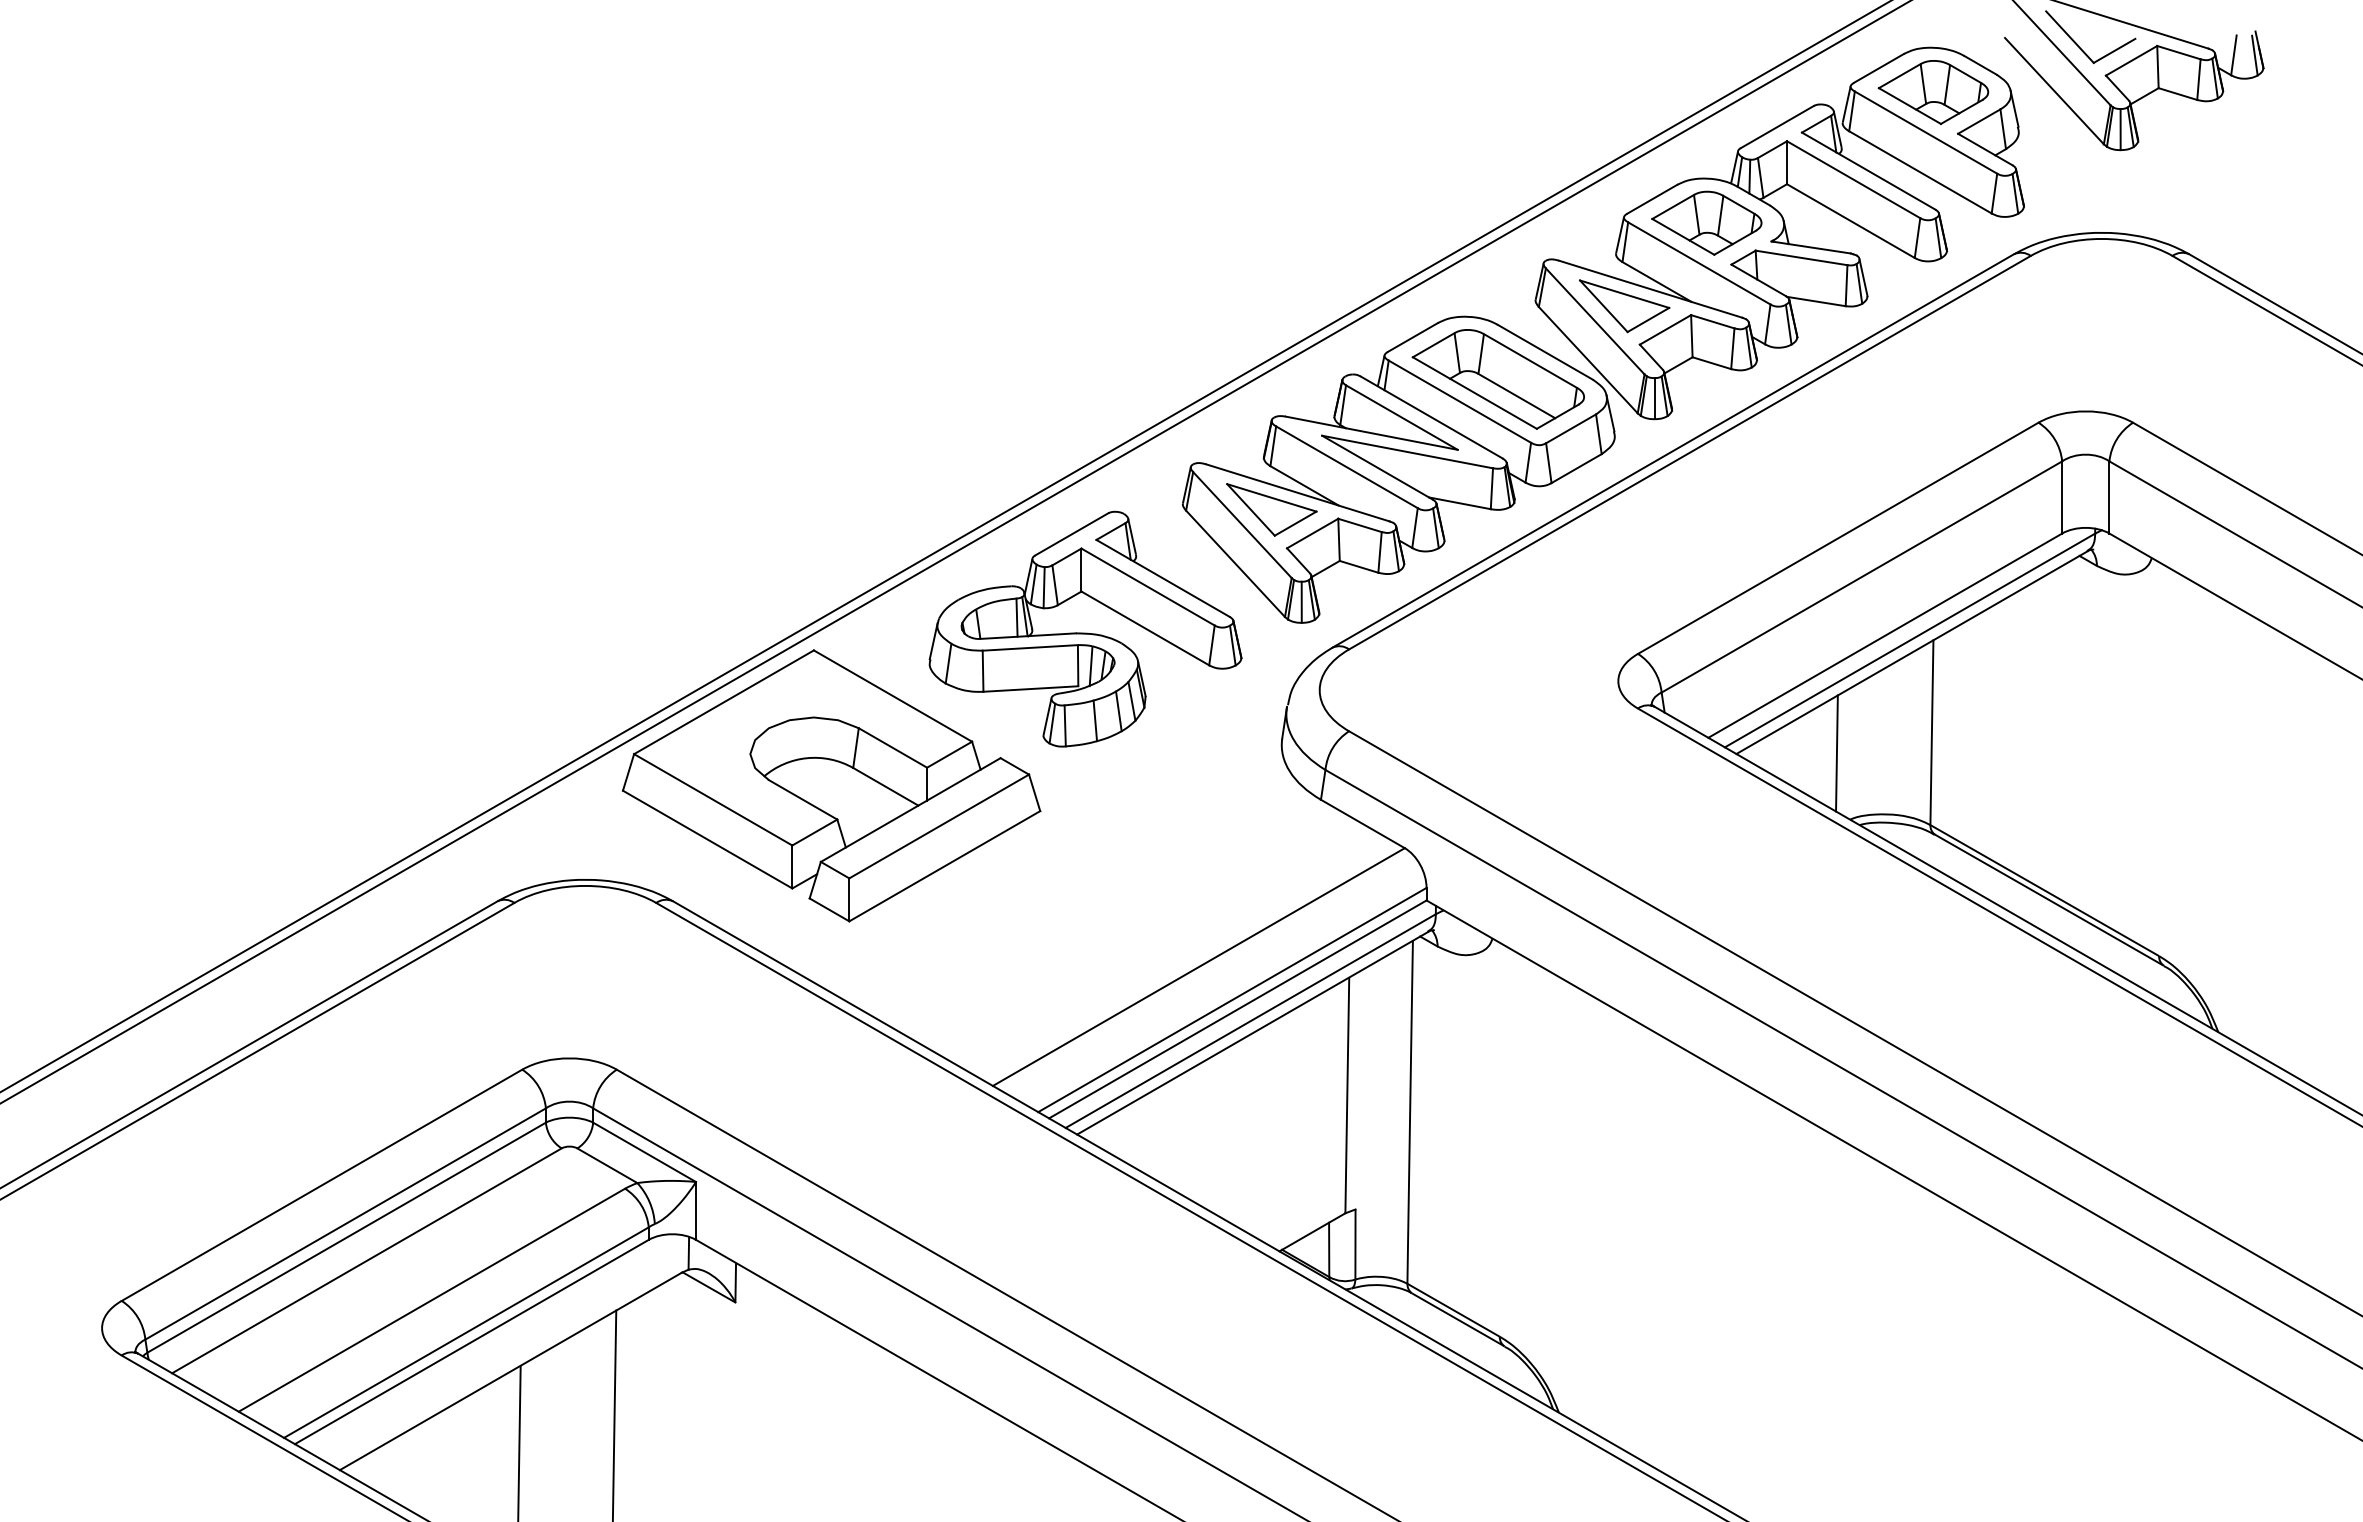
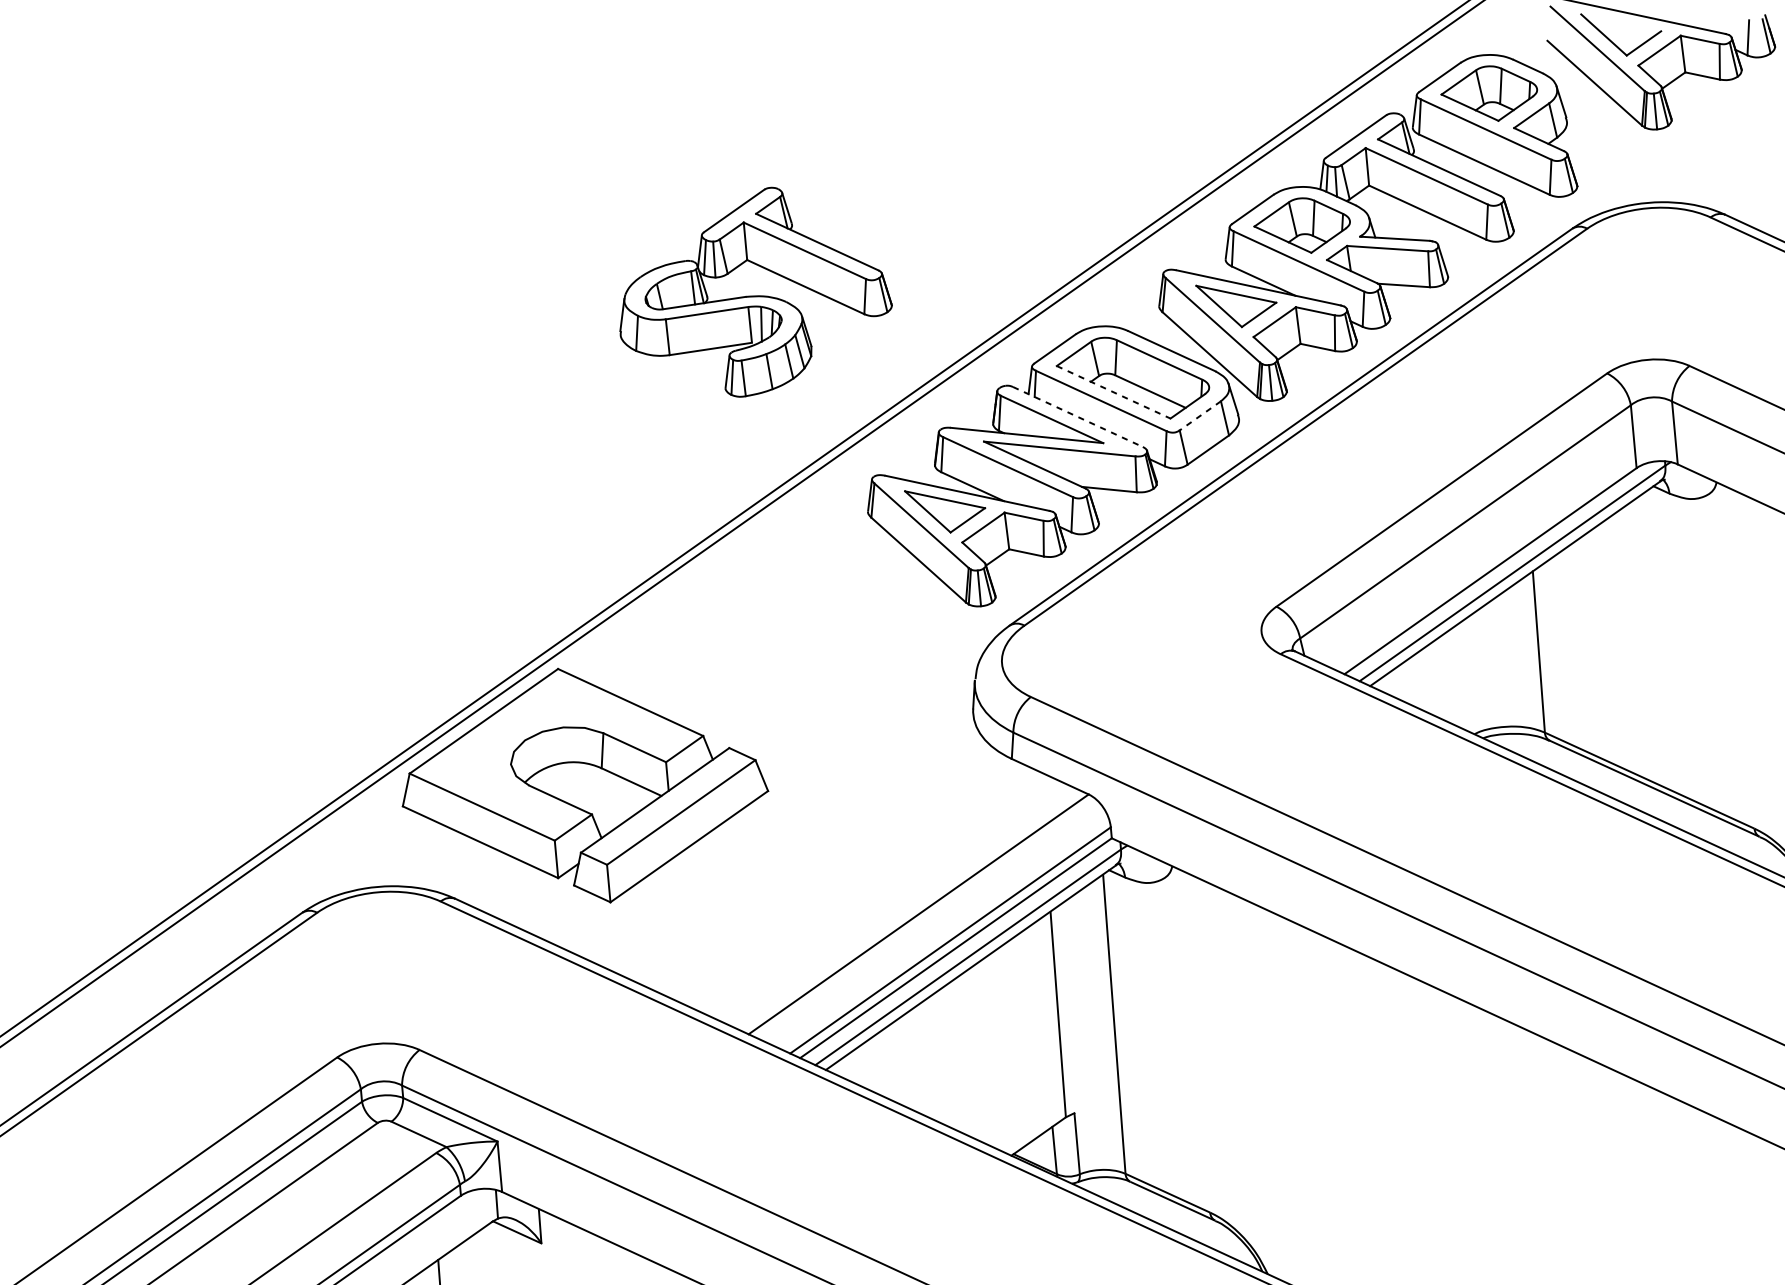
line: (1474, 393) -> (1113, 392), solid -> dashed
line: (1431, 417) -> (1077, 417), solid -> dashed
line: (1571, 428) -> (1200, 415), solid -> dashed
part: (1085, 628) -> (753, 291), moved
line: (1836, 753) -> (1457, 677), removed

